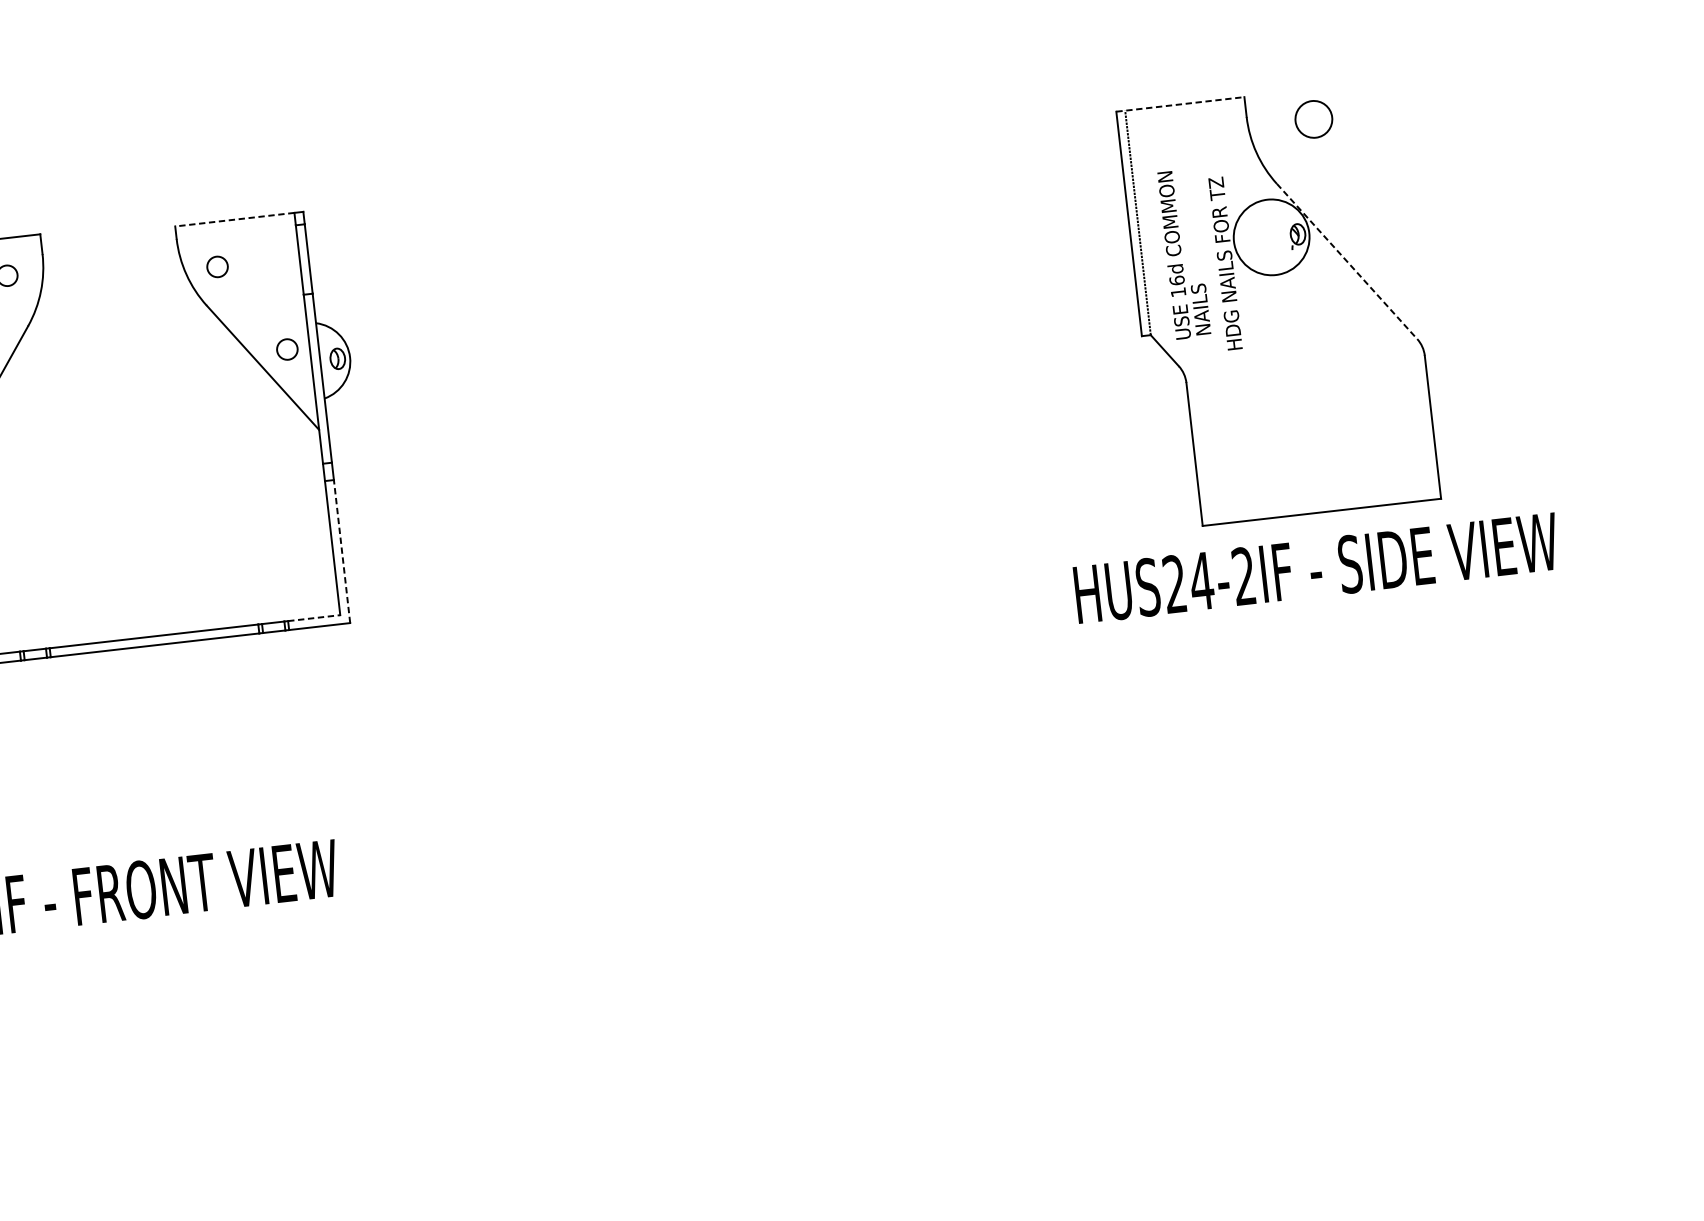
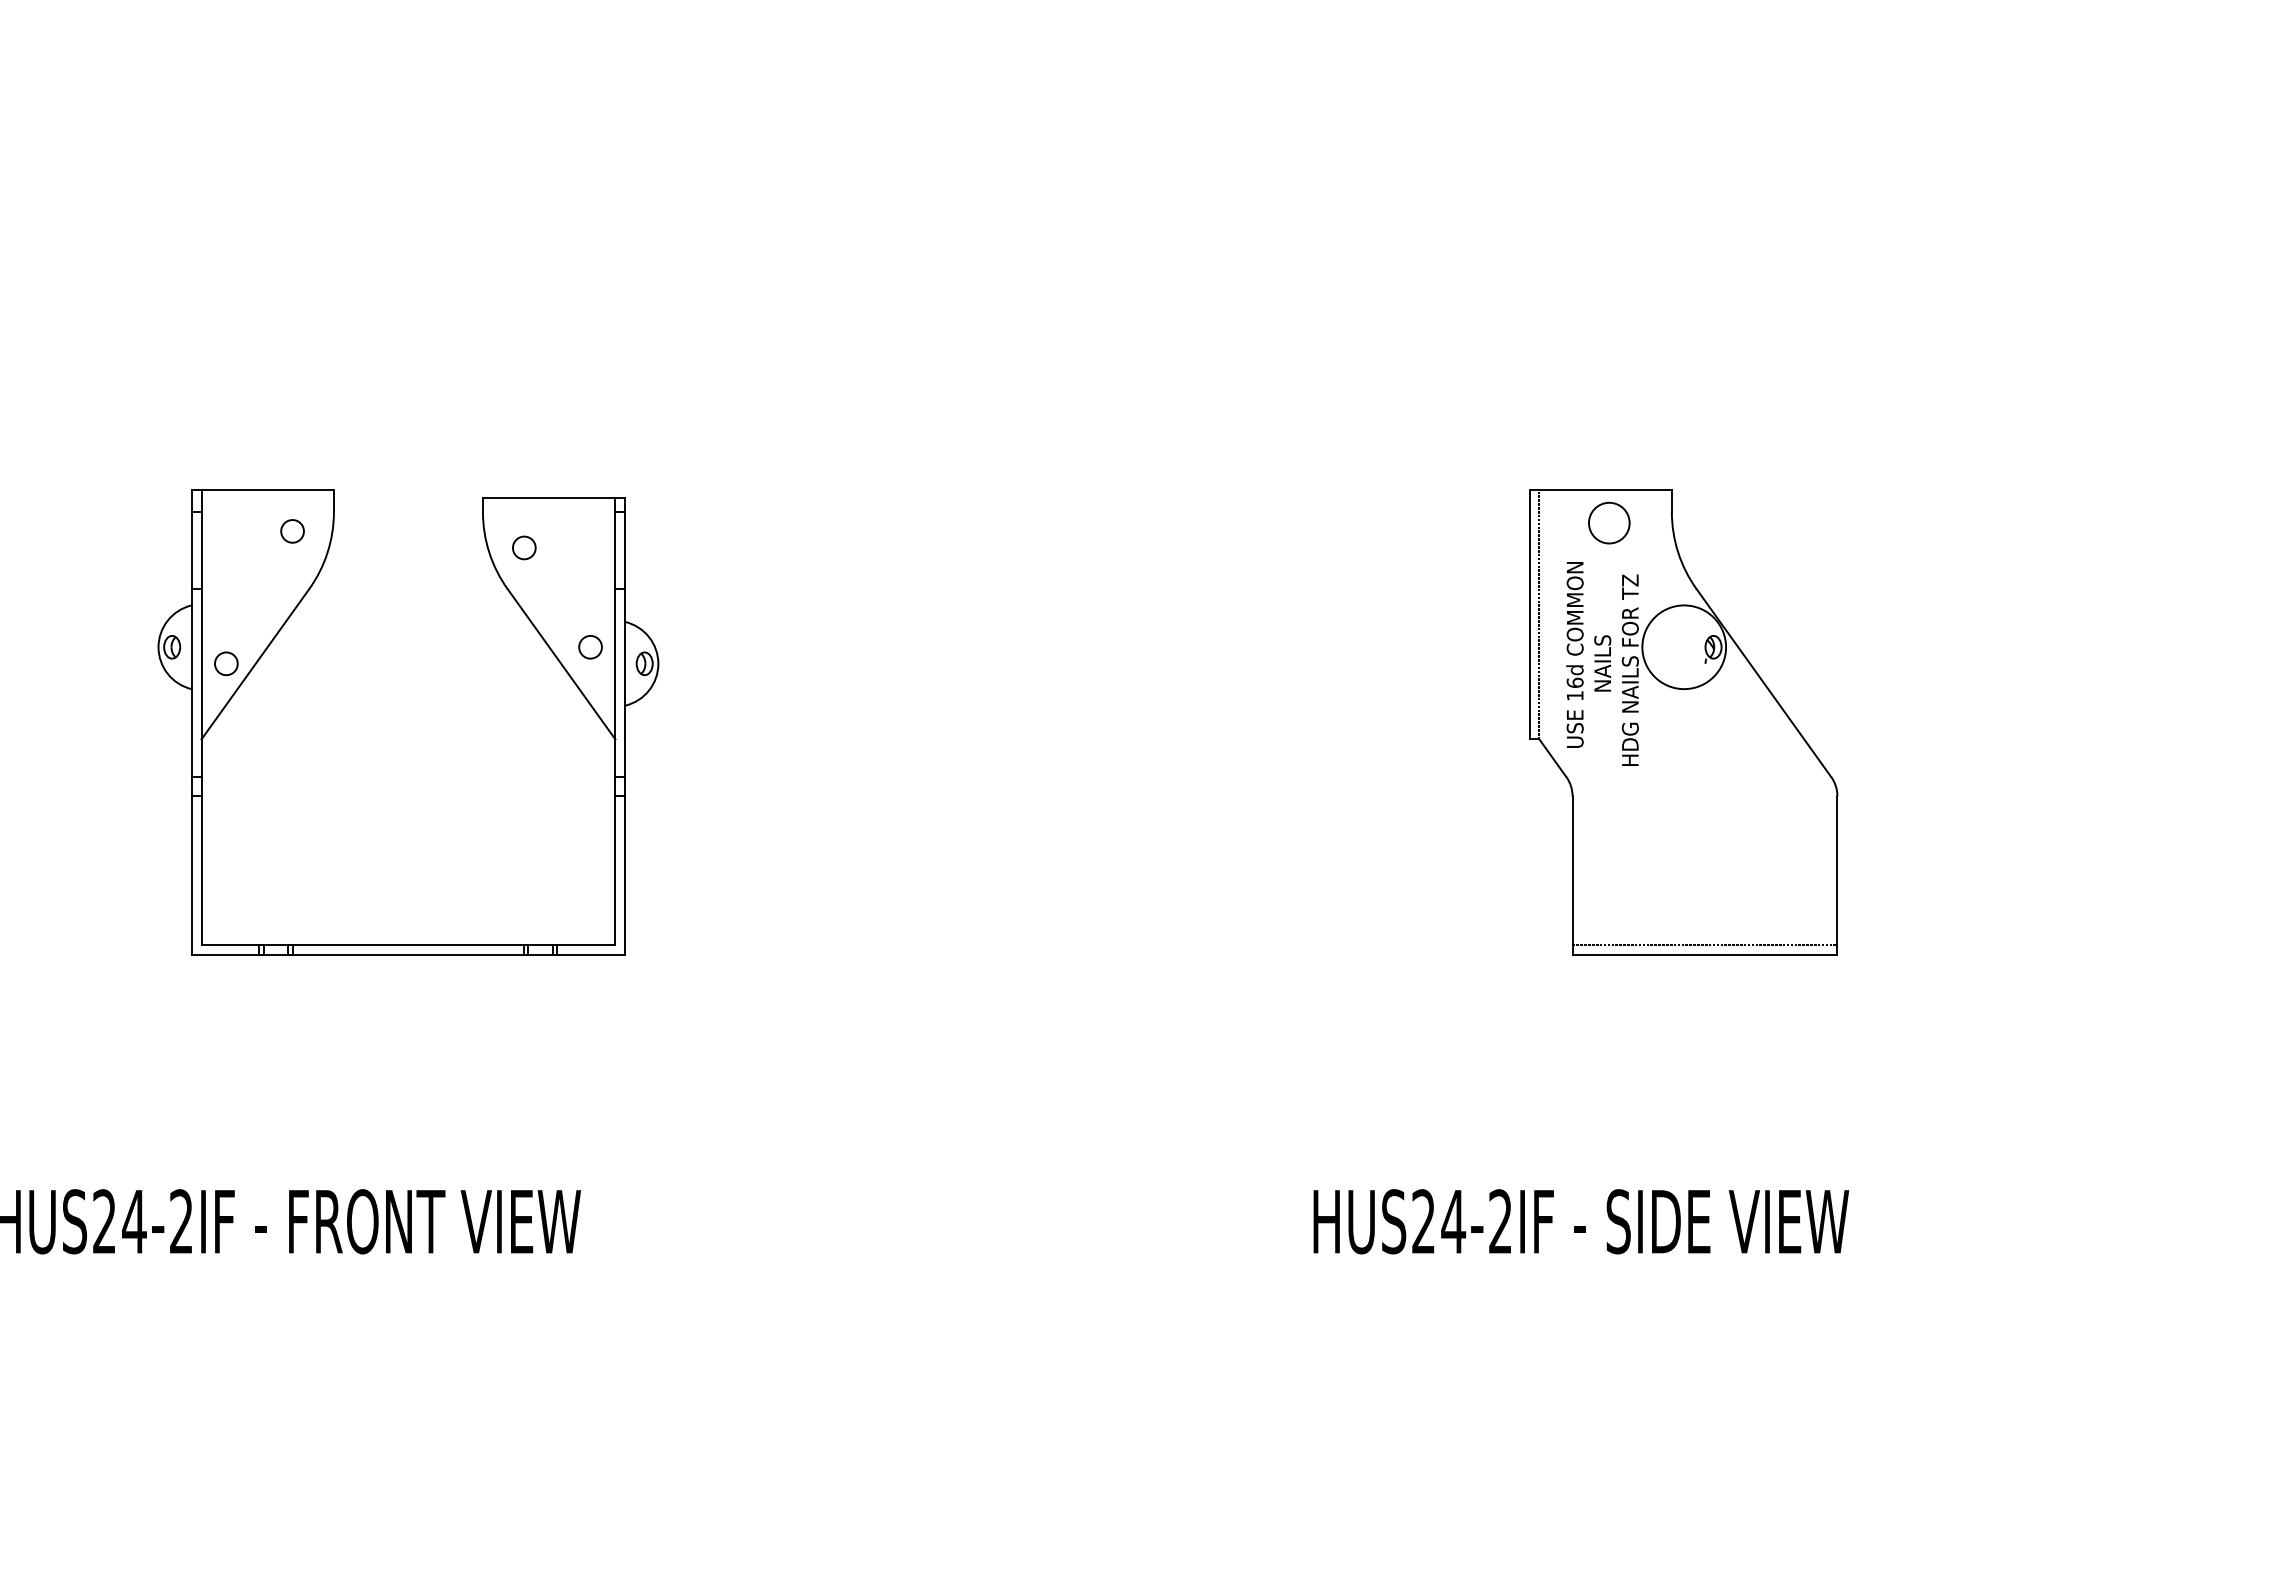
line: (1181, 104) -> (1601, 490), dashed -> solid
circle: (1313, 118) -> (1609, 522), moved
line: (234, 219) -> (548, 498), dashed -> solid
line: (1347, 261) -> (1764, 683), dashed -> solid
text: (1200, 309) -> (1602, 663), moved
line: (1320, 503) -> (1704, 945), added
line: (342, 551) -> (625, 875), dashed -> solid
text: (1316, 567) -> (1581, 1221), moved
line: (314, 618) -> (586, 945), dashed -> solid

